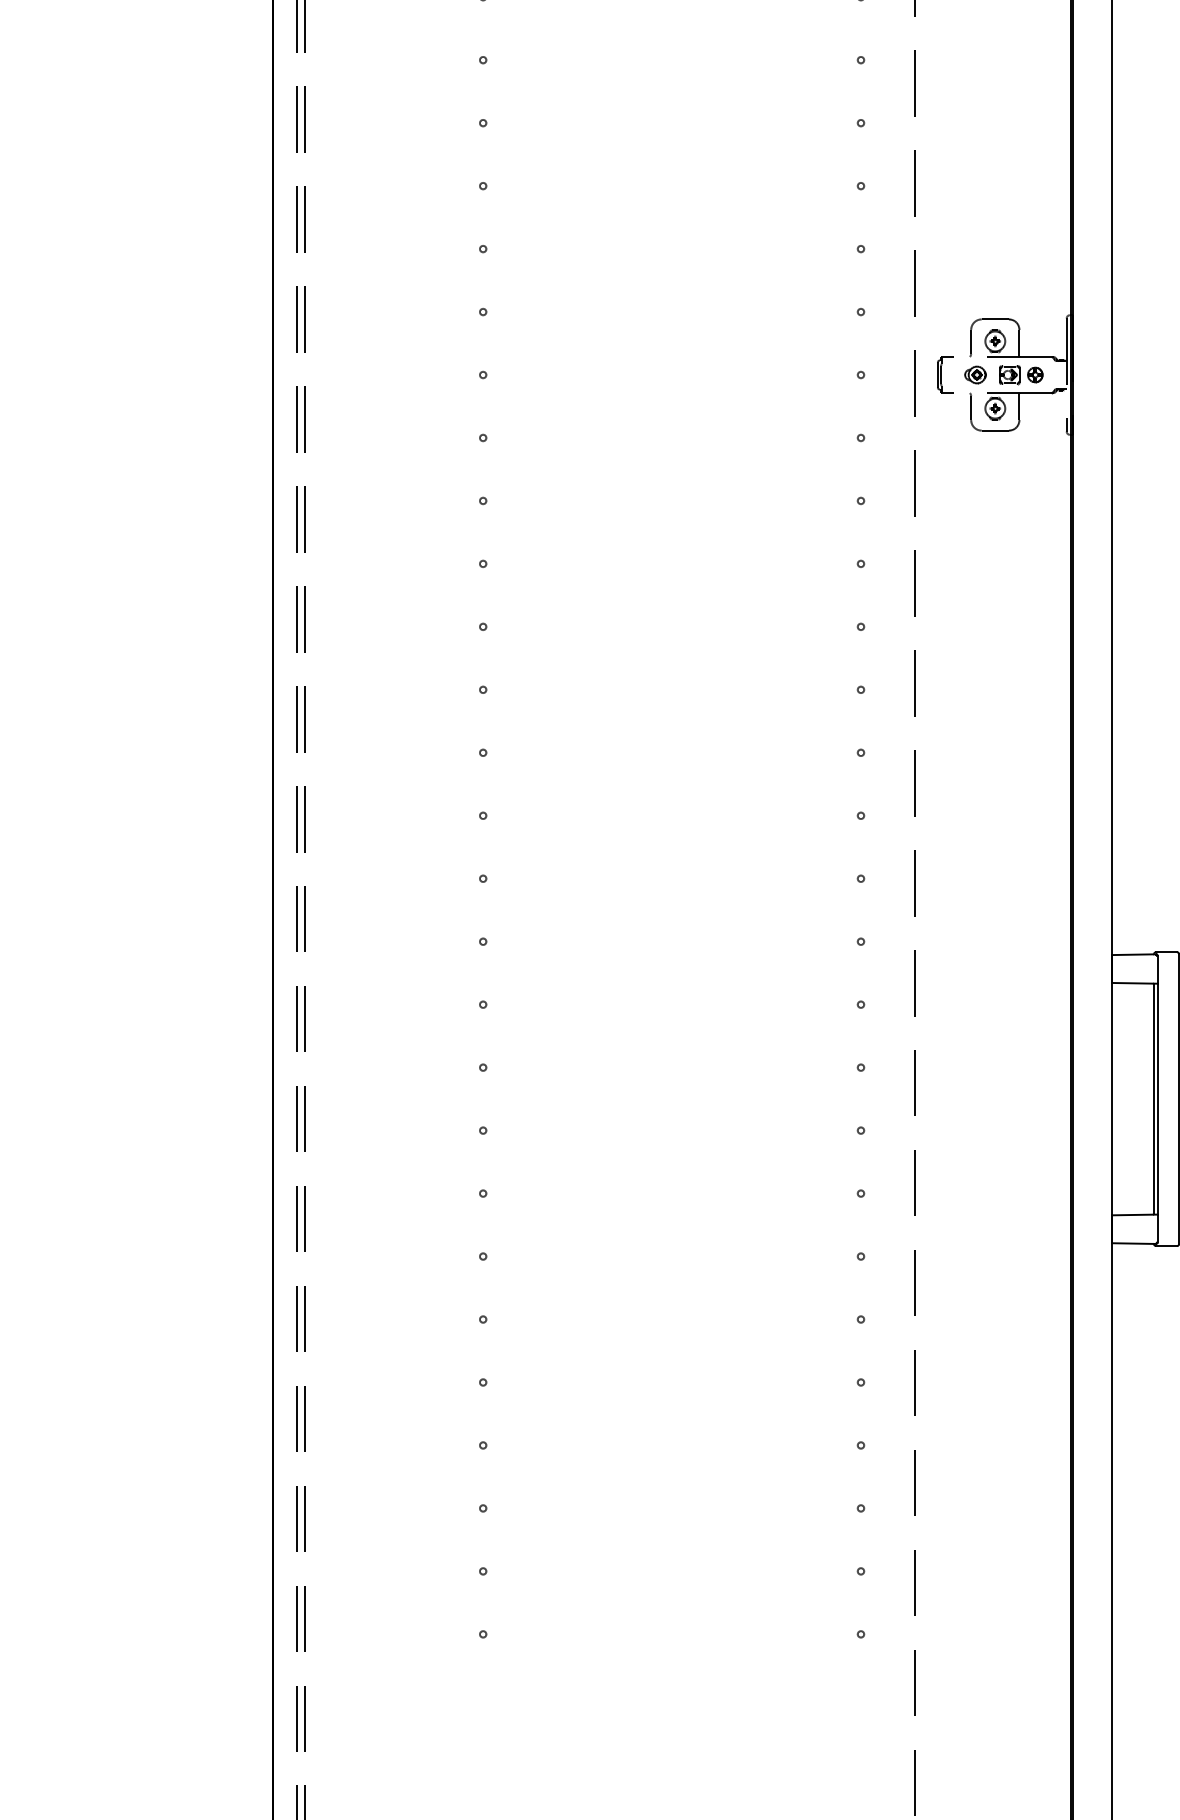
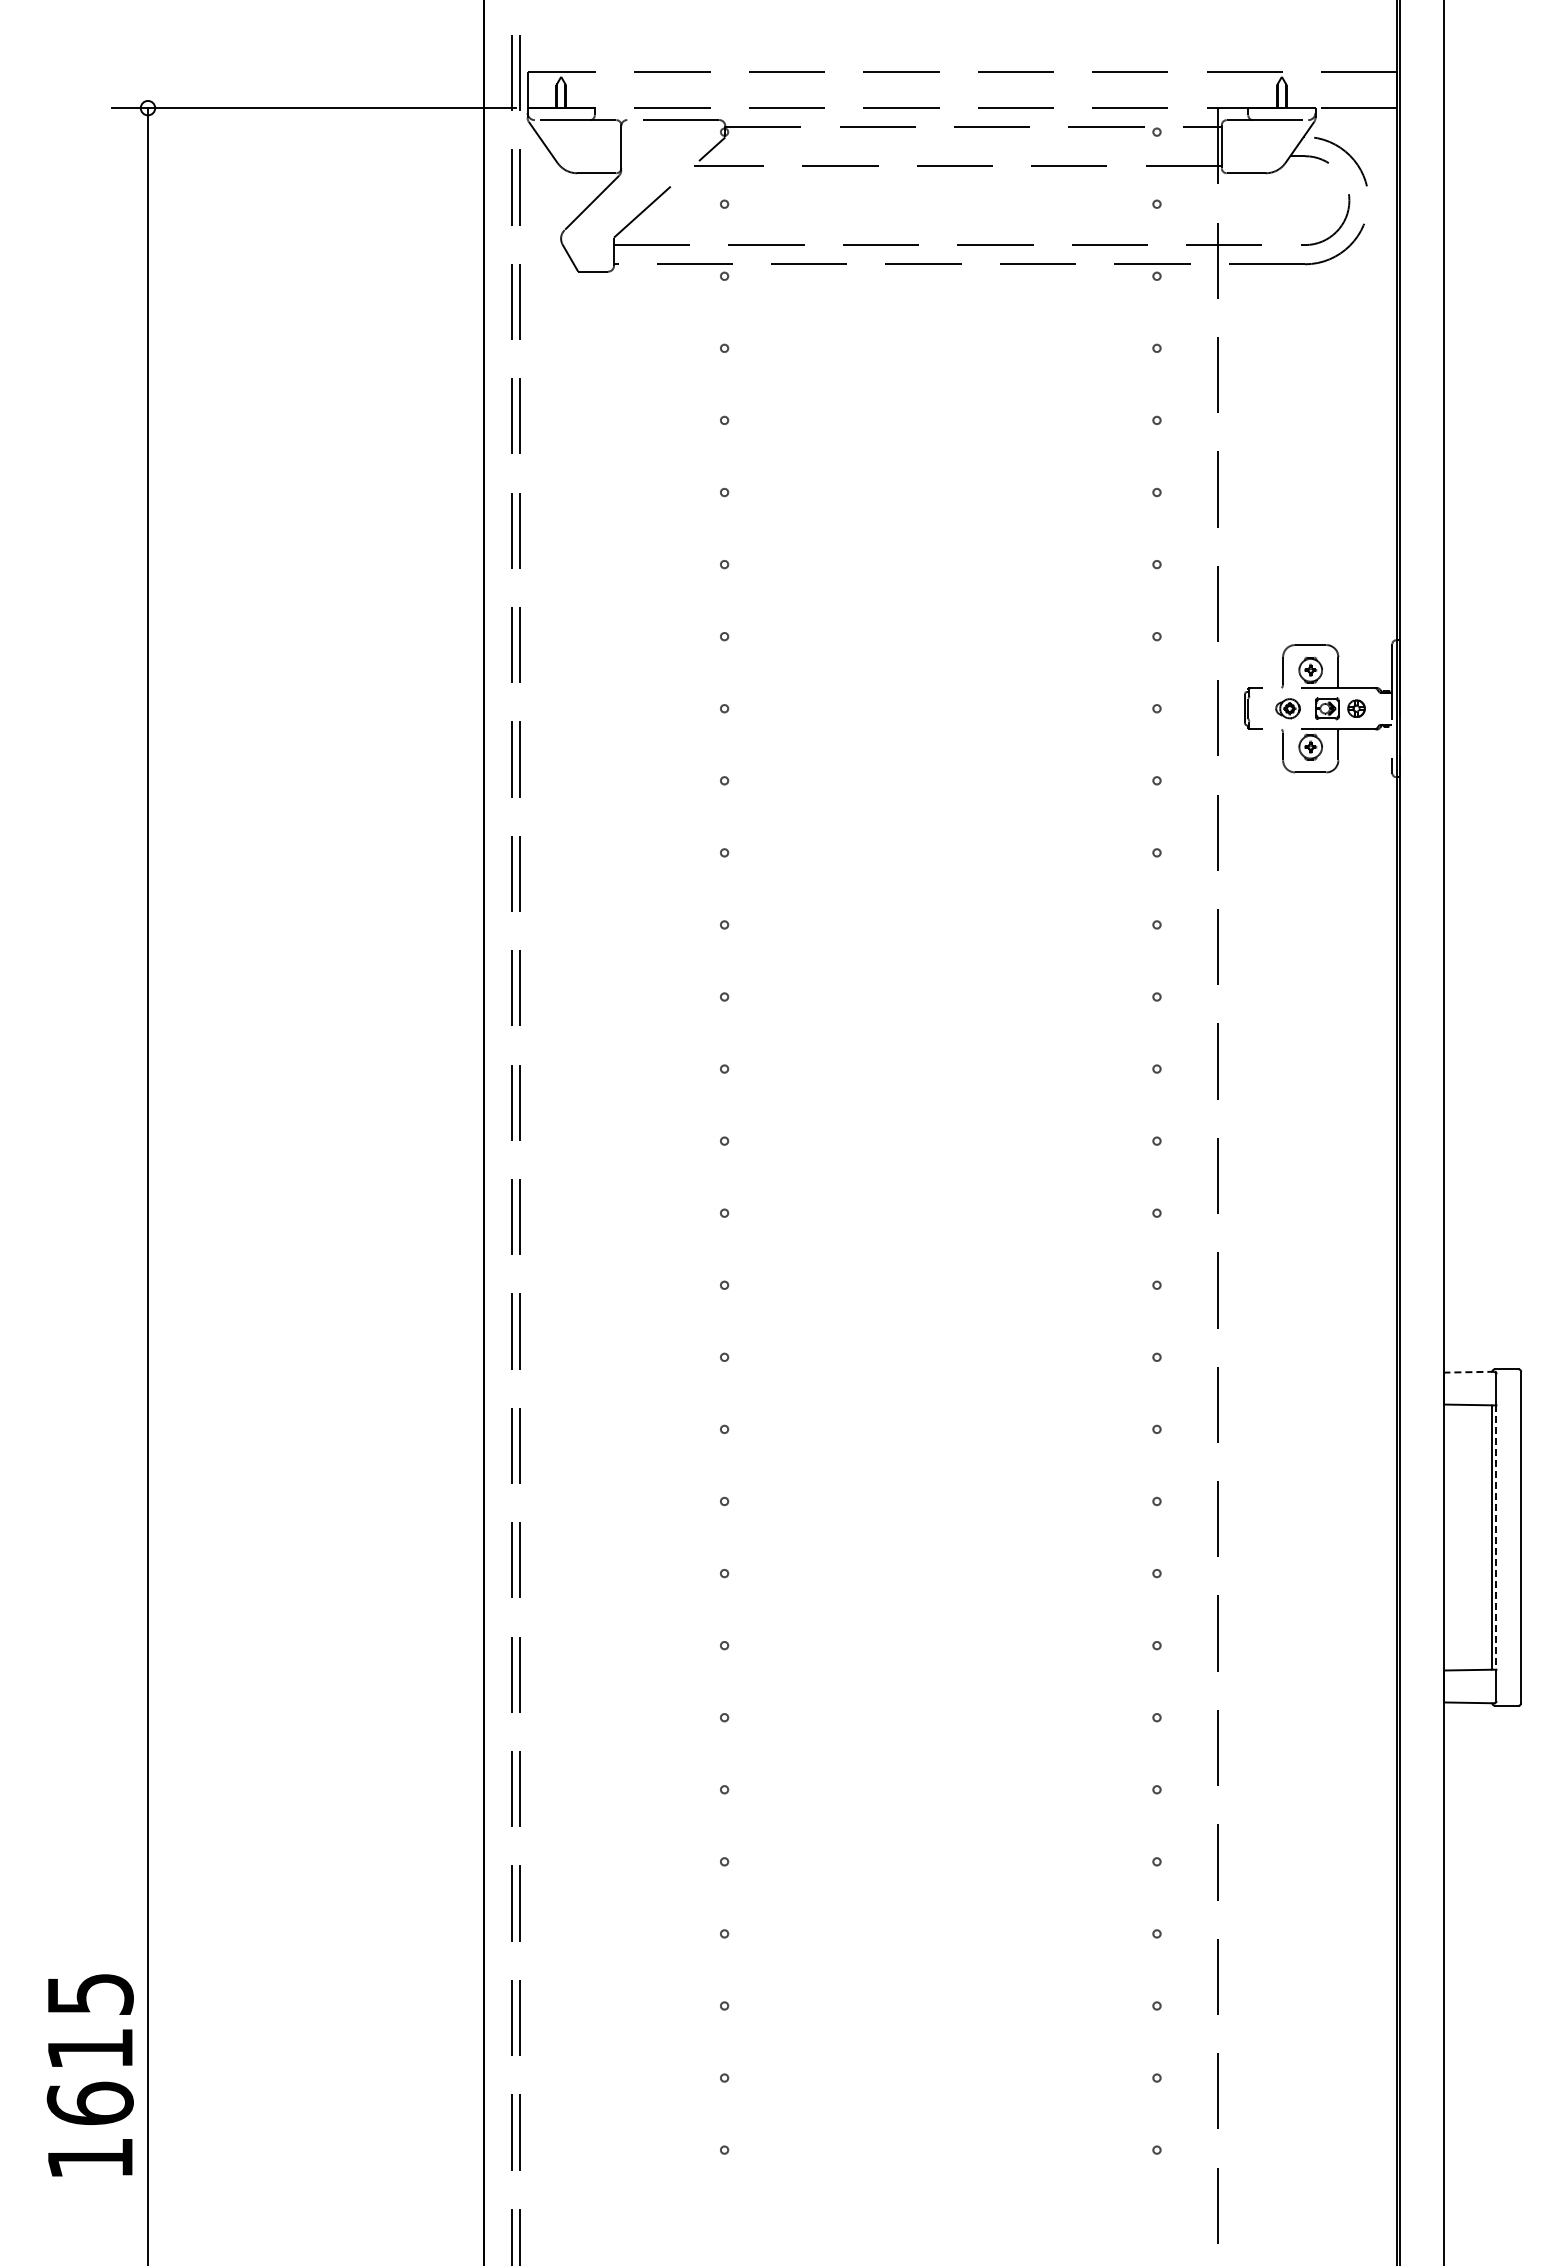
line: (1133, 954) -> (1468, 1372), solid -> dashed
line: (1157, 1099) -> (1496, 1538), solid -> dashed

